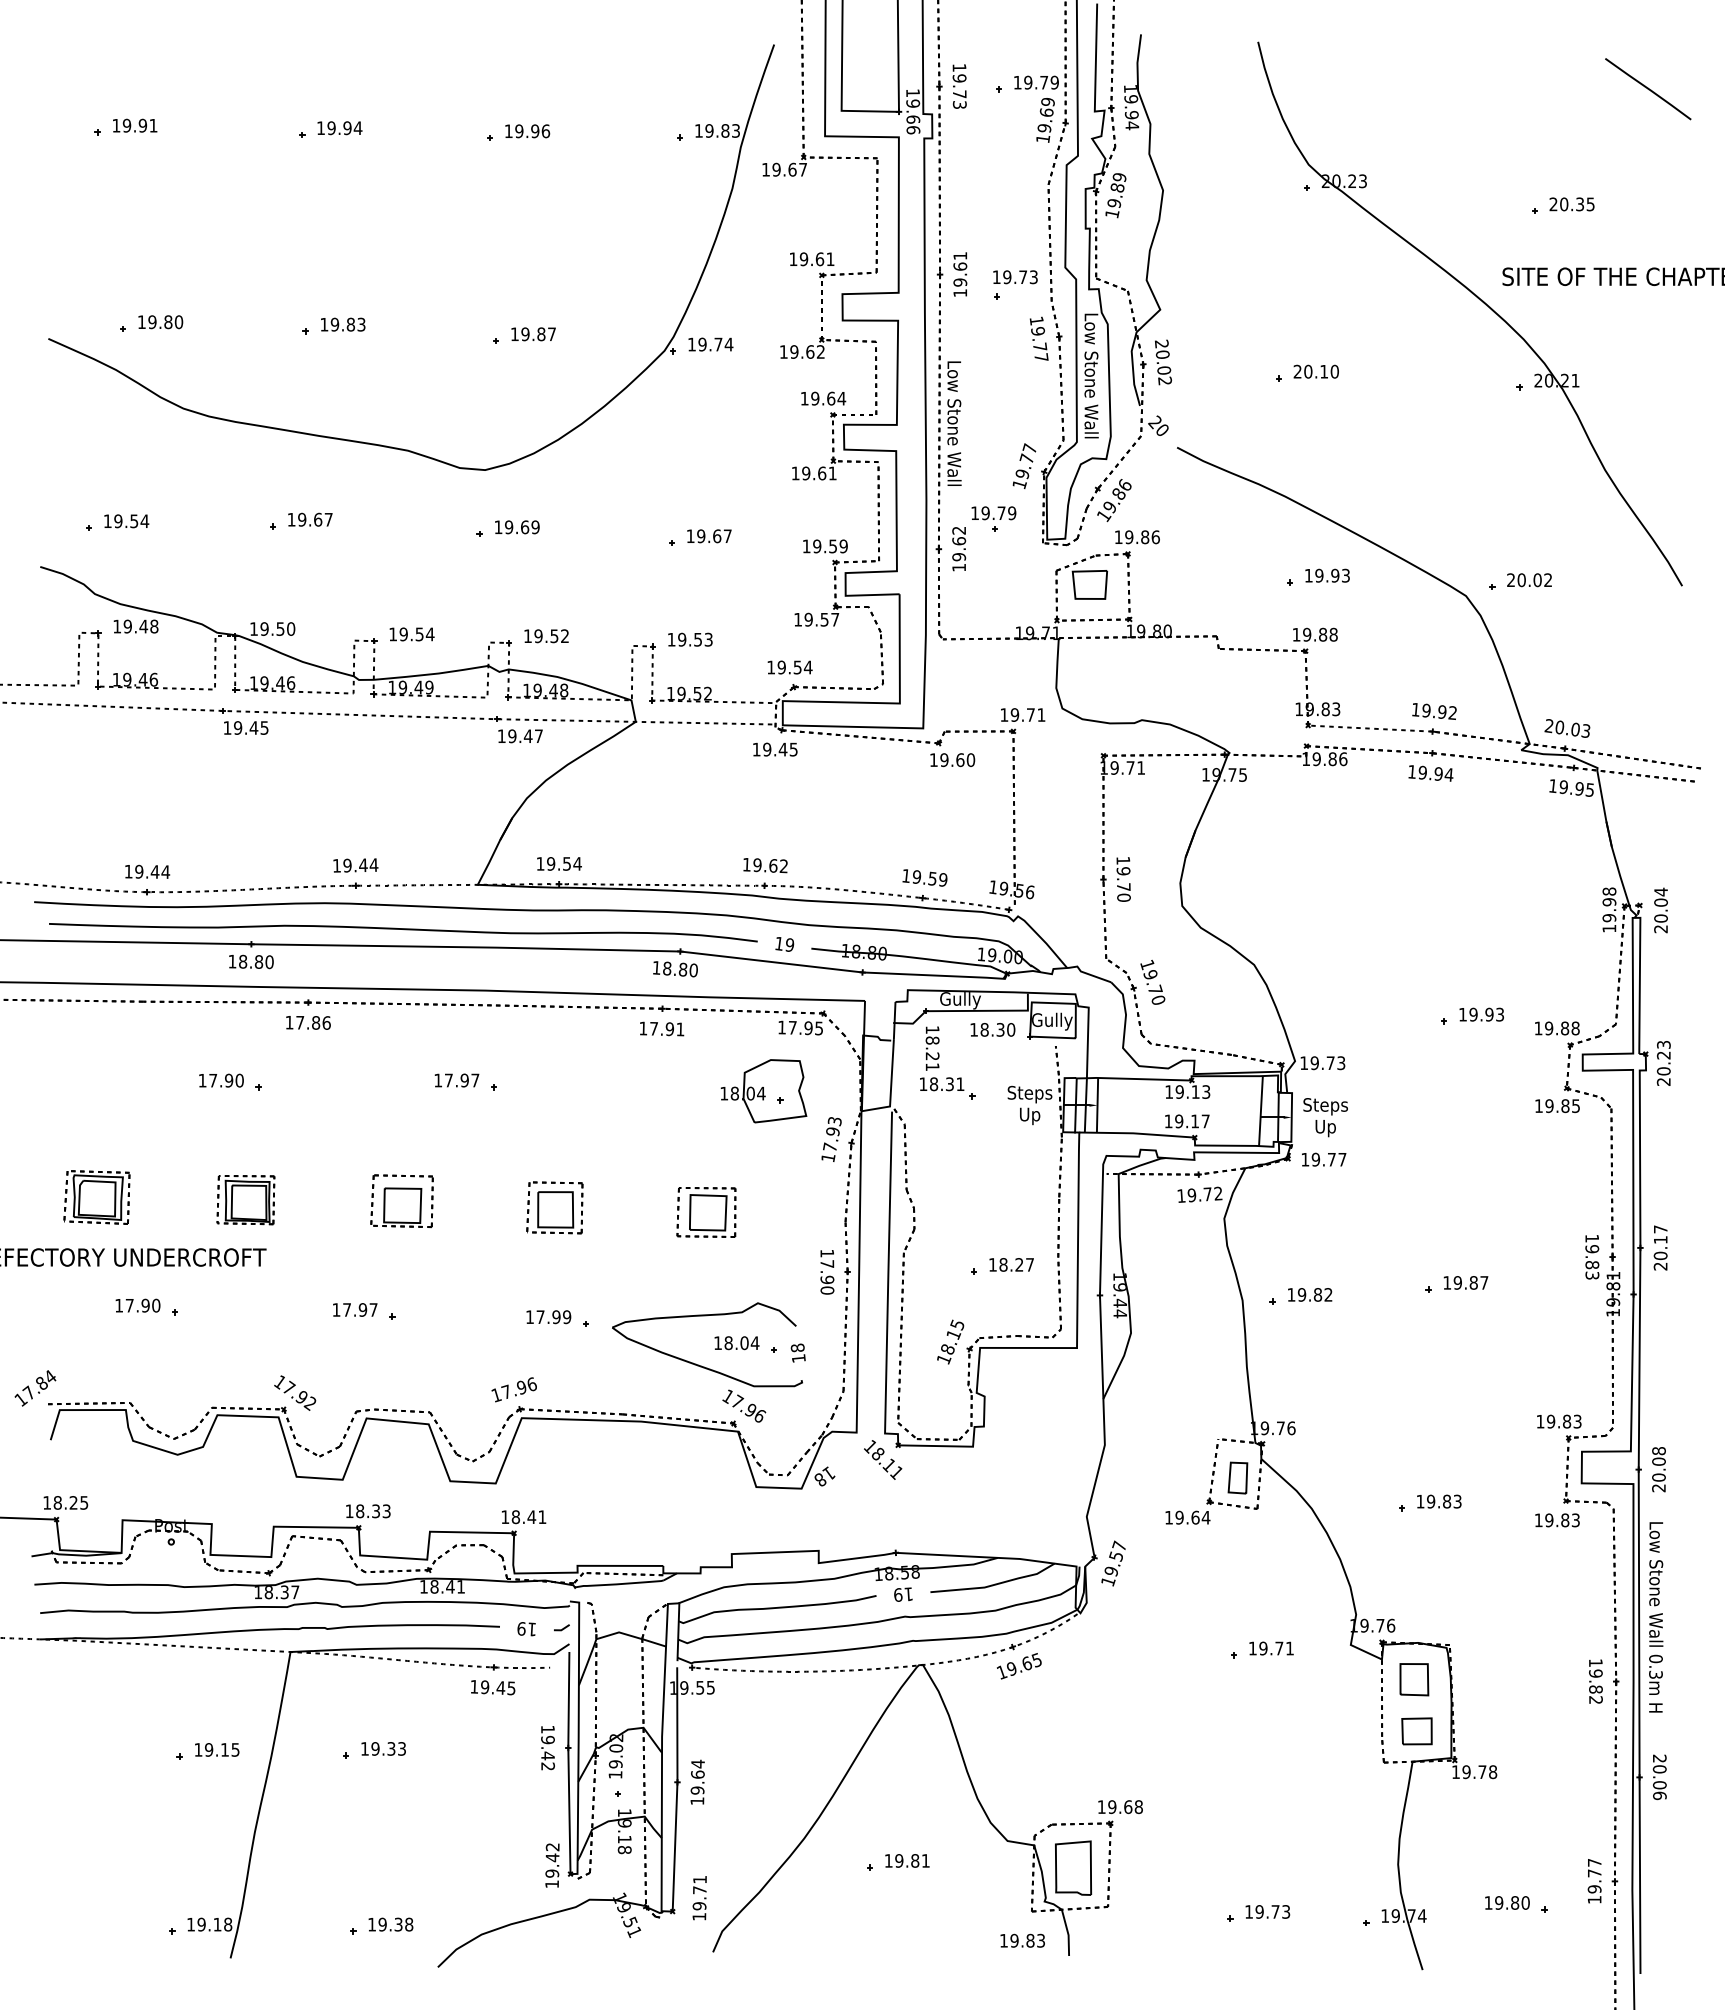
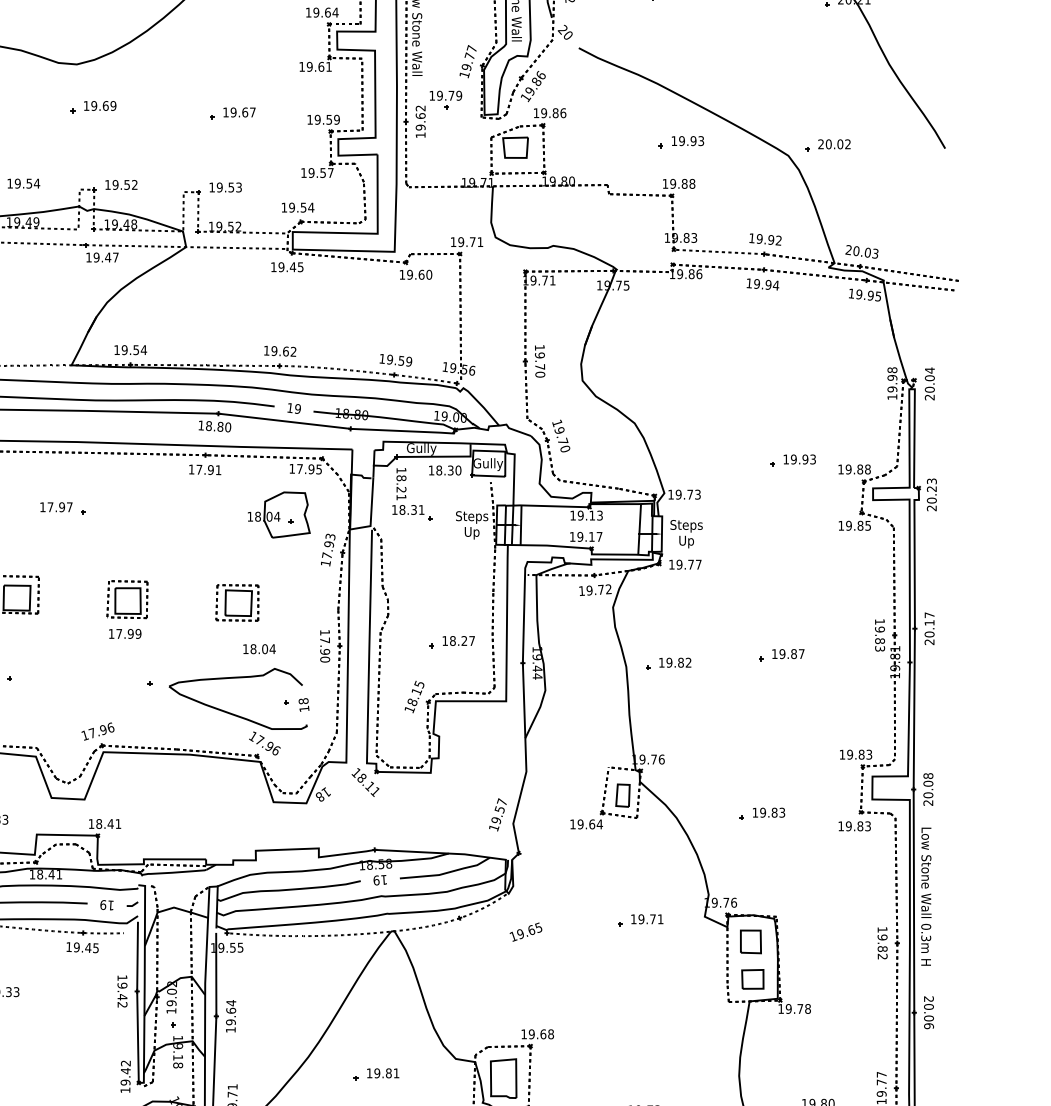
text: (548, 1317) -> (125, 634), moved
text: (736, 1343) -> (259, 649), moved
text: (1113, 1563) -> (497, 814), moved
text: (1019, 1666) -> (526, 932), moved

